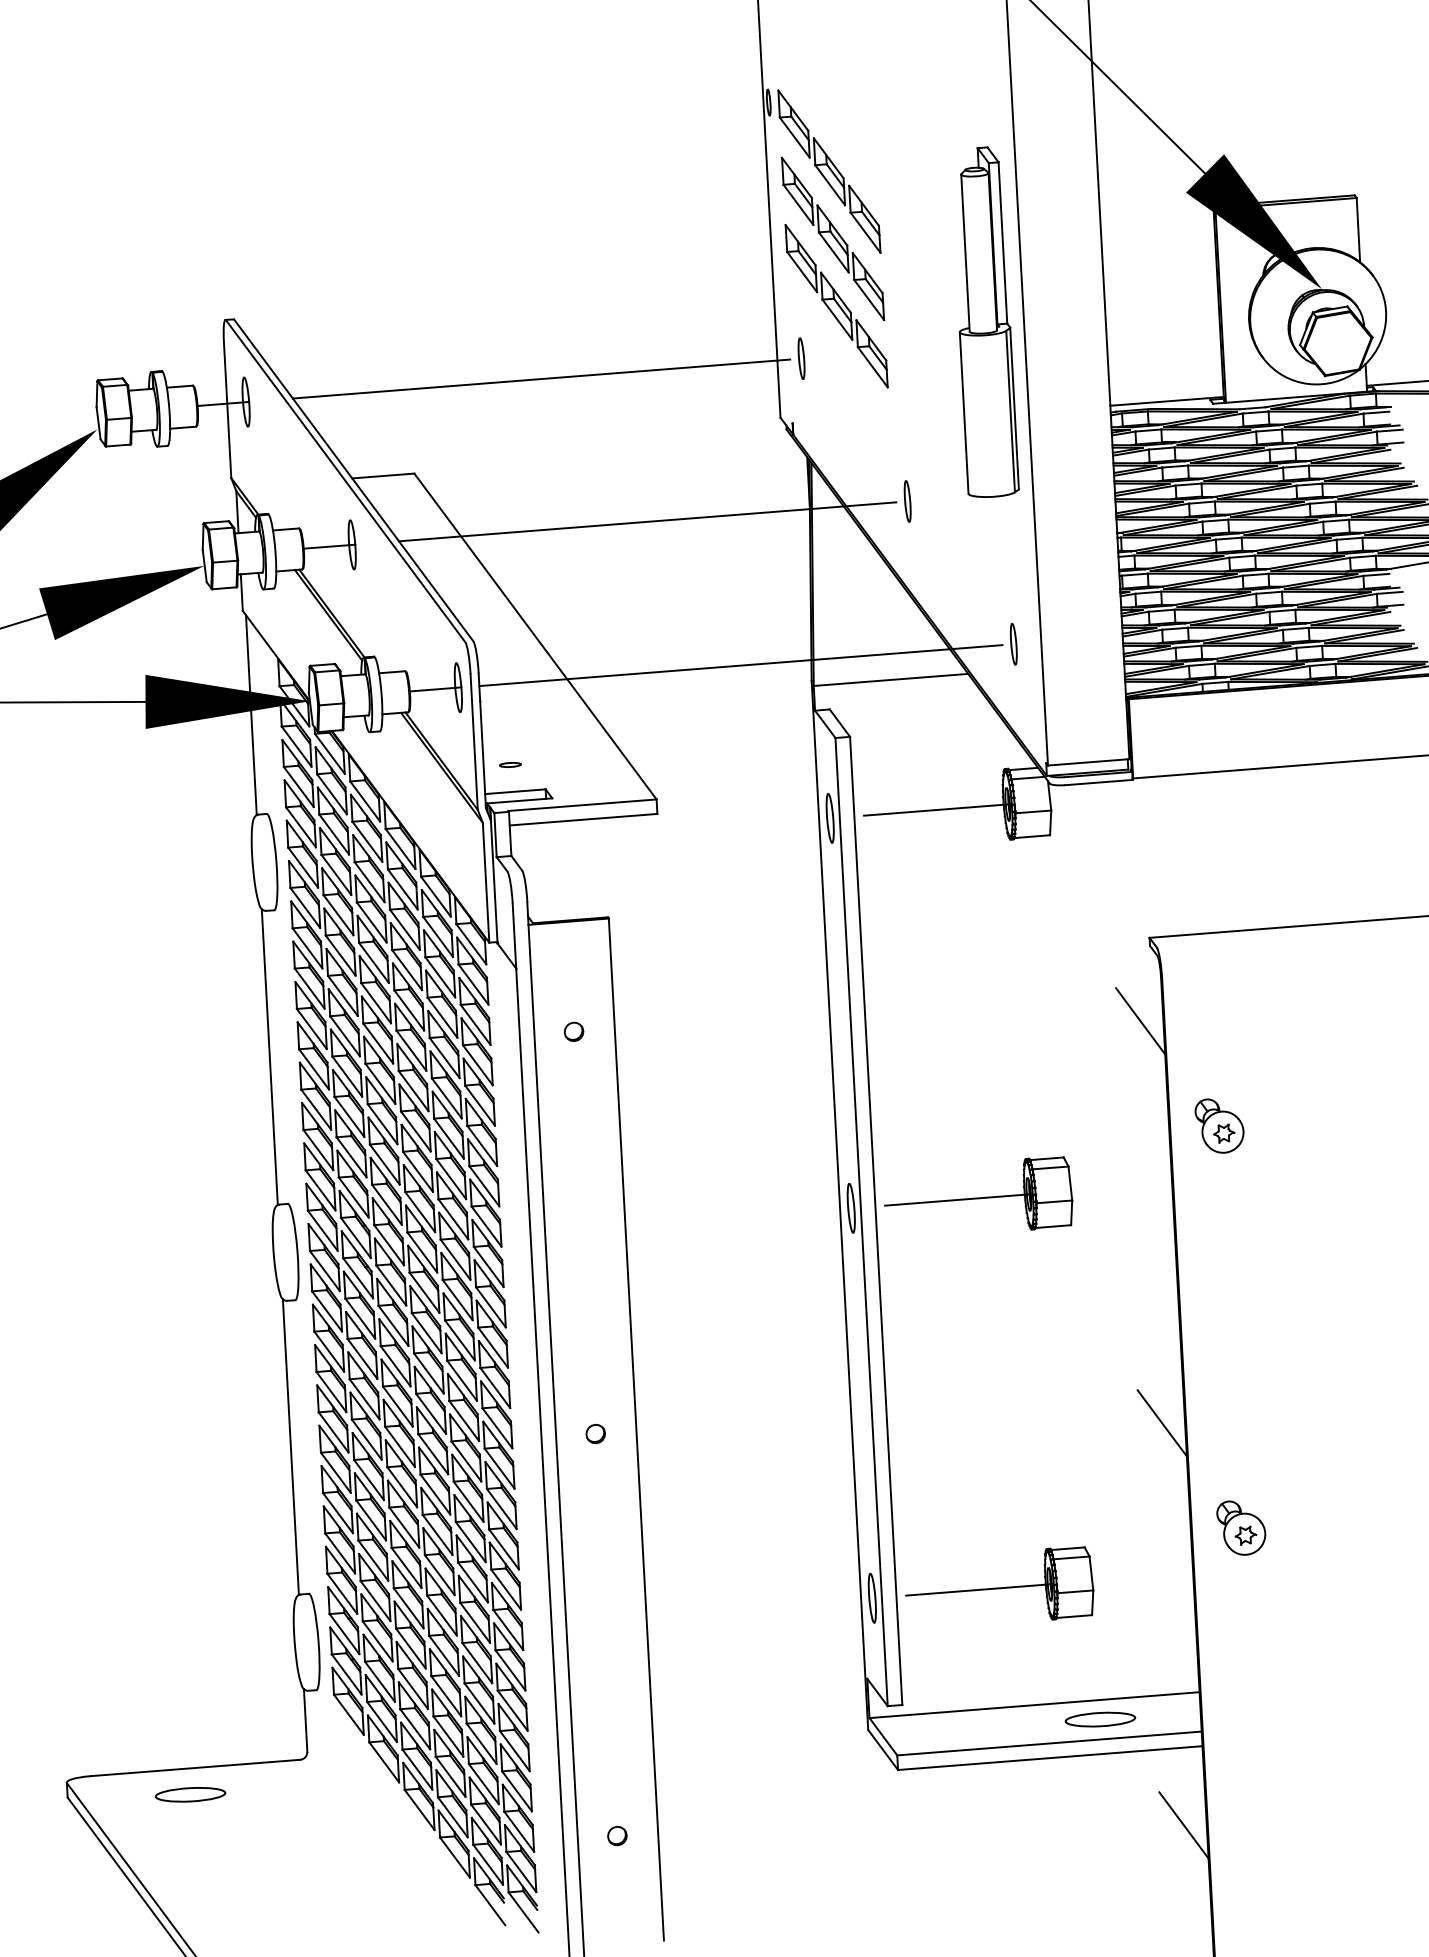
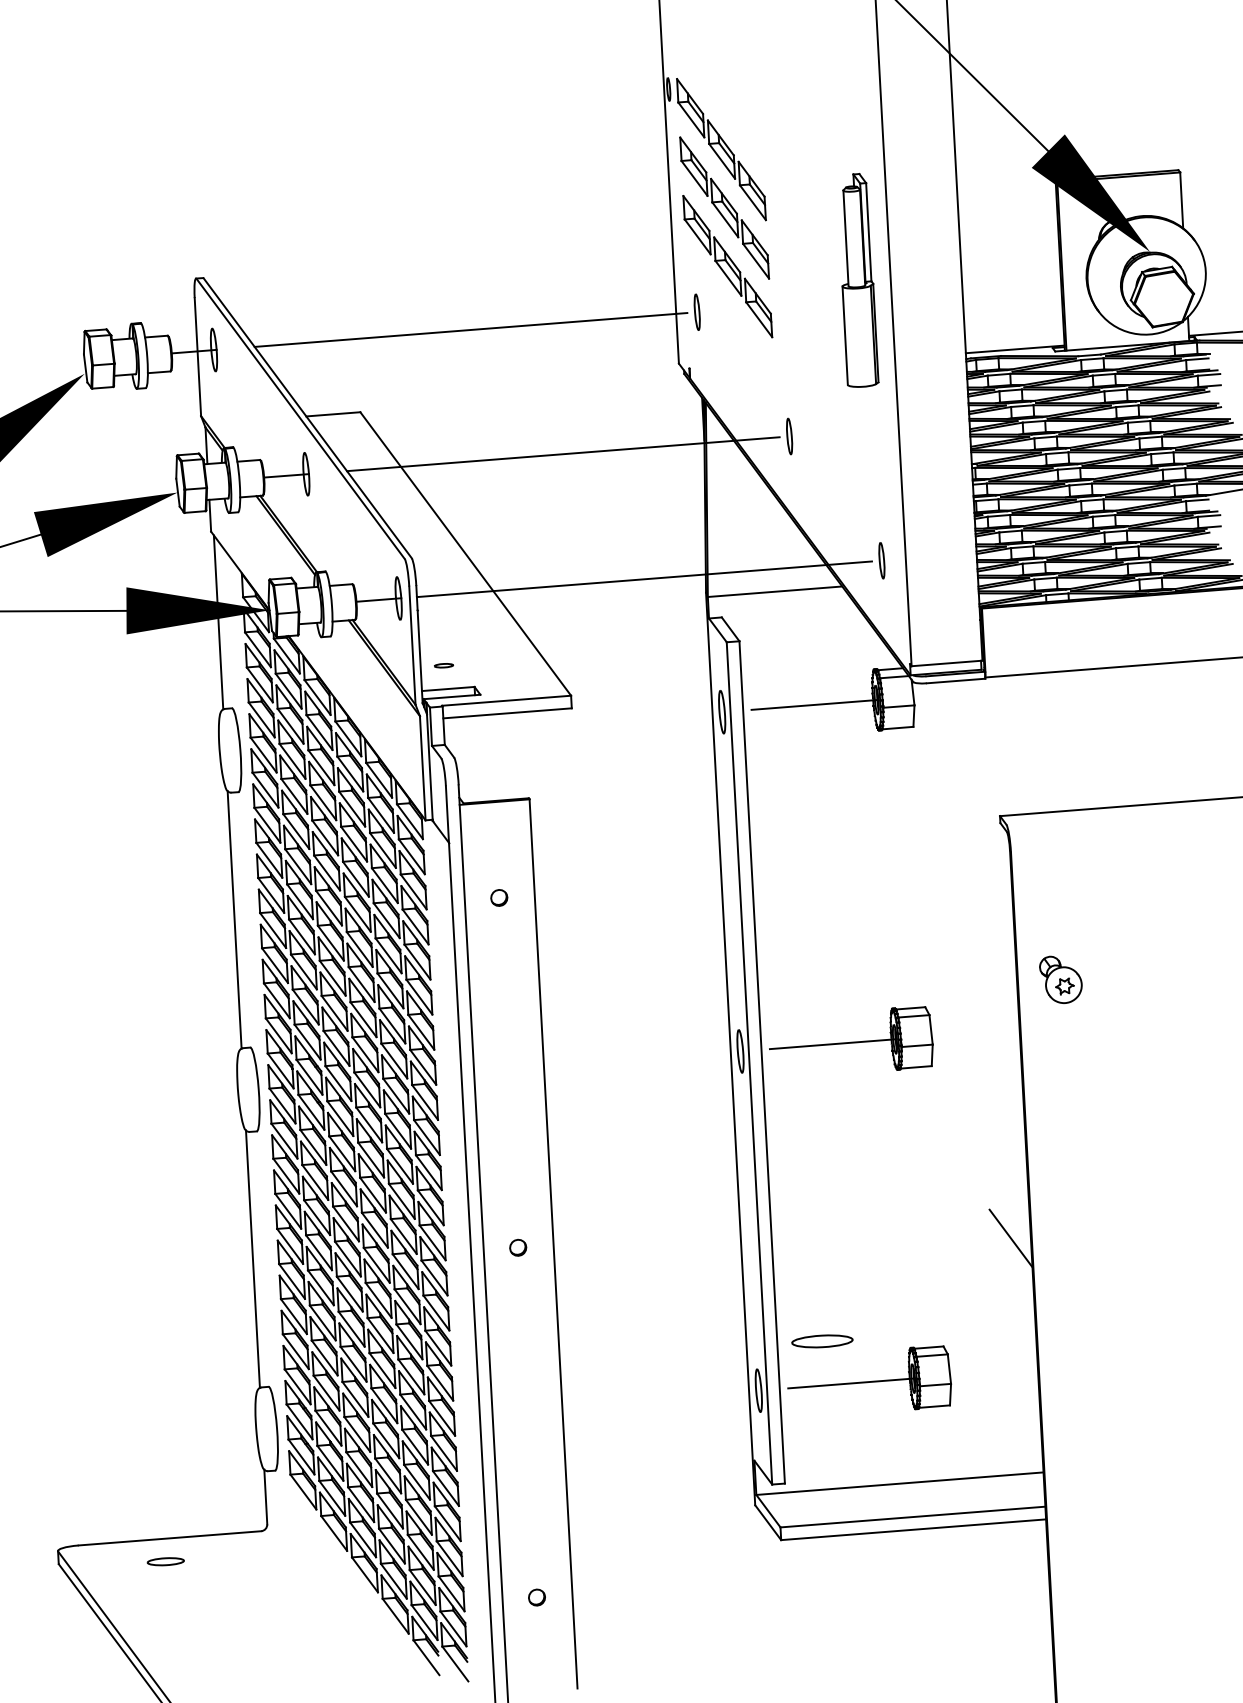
part: (988, 321) -> (859, 279), size x0.7
line: (1140, 1021) -> (992, 888), removed
part: (1241, 1527) -> (1079, 1329), removed
part: (1100, 1719) -> (822, 1341), moved
part: (190, 1794) -> (165, 1561), size x0.6
line: (1183, 1825) -> (1029, 1588), removed

